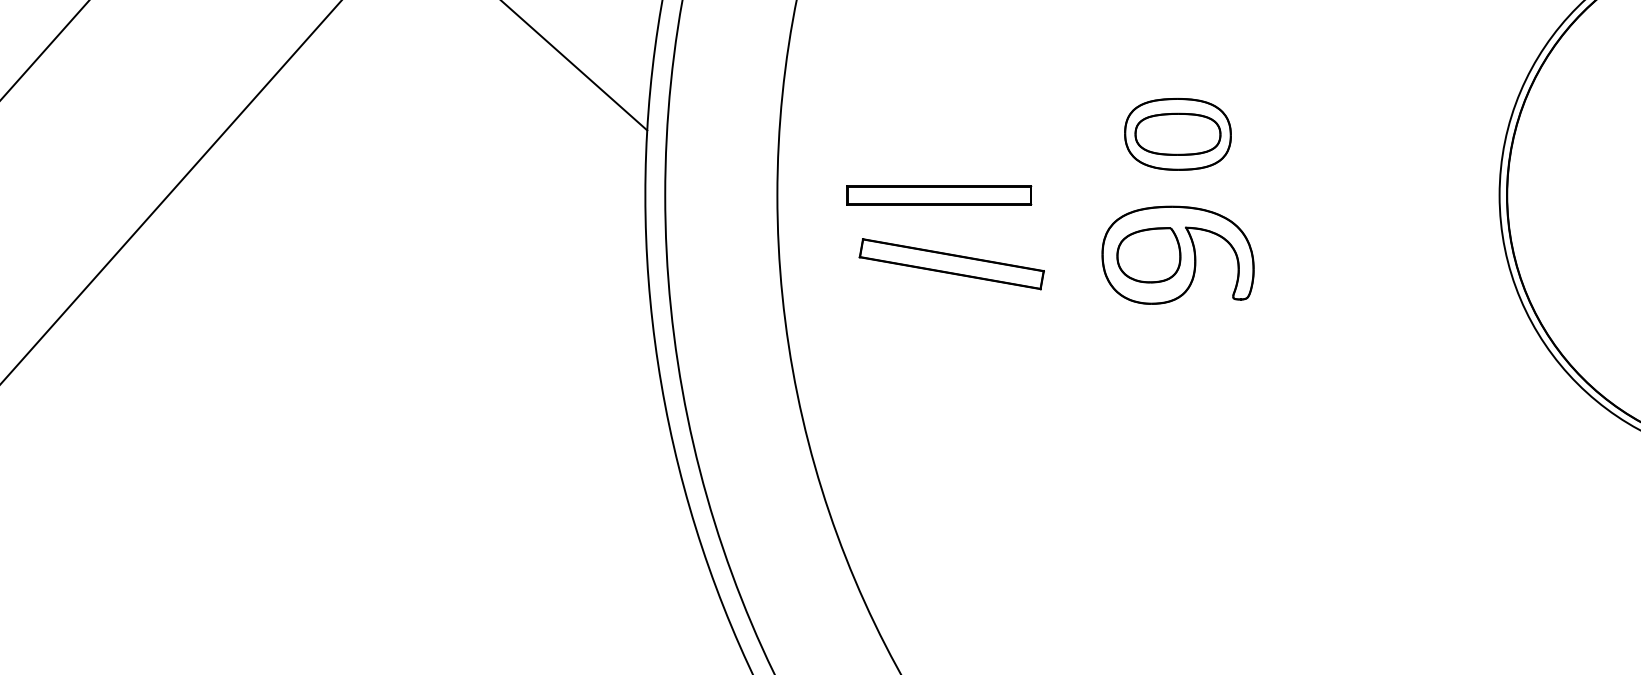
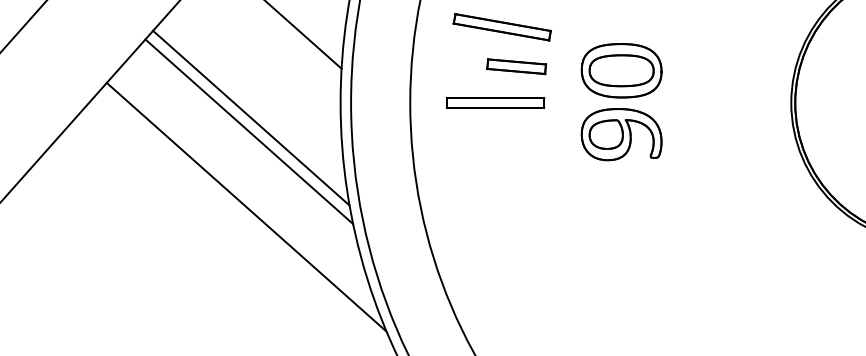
part: (978, 126) -> (516, 66), added
part: (1177, 133) -> (621, 70), size x1.43
line: (476, 222) -> (251, 117), added
line: (472, 249) -> (249, 131), added
part: (950, 264) -> (501, 27), moved
line: (467, 391) -> (246, 206), added

